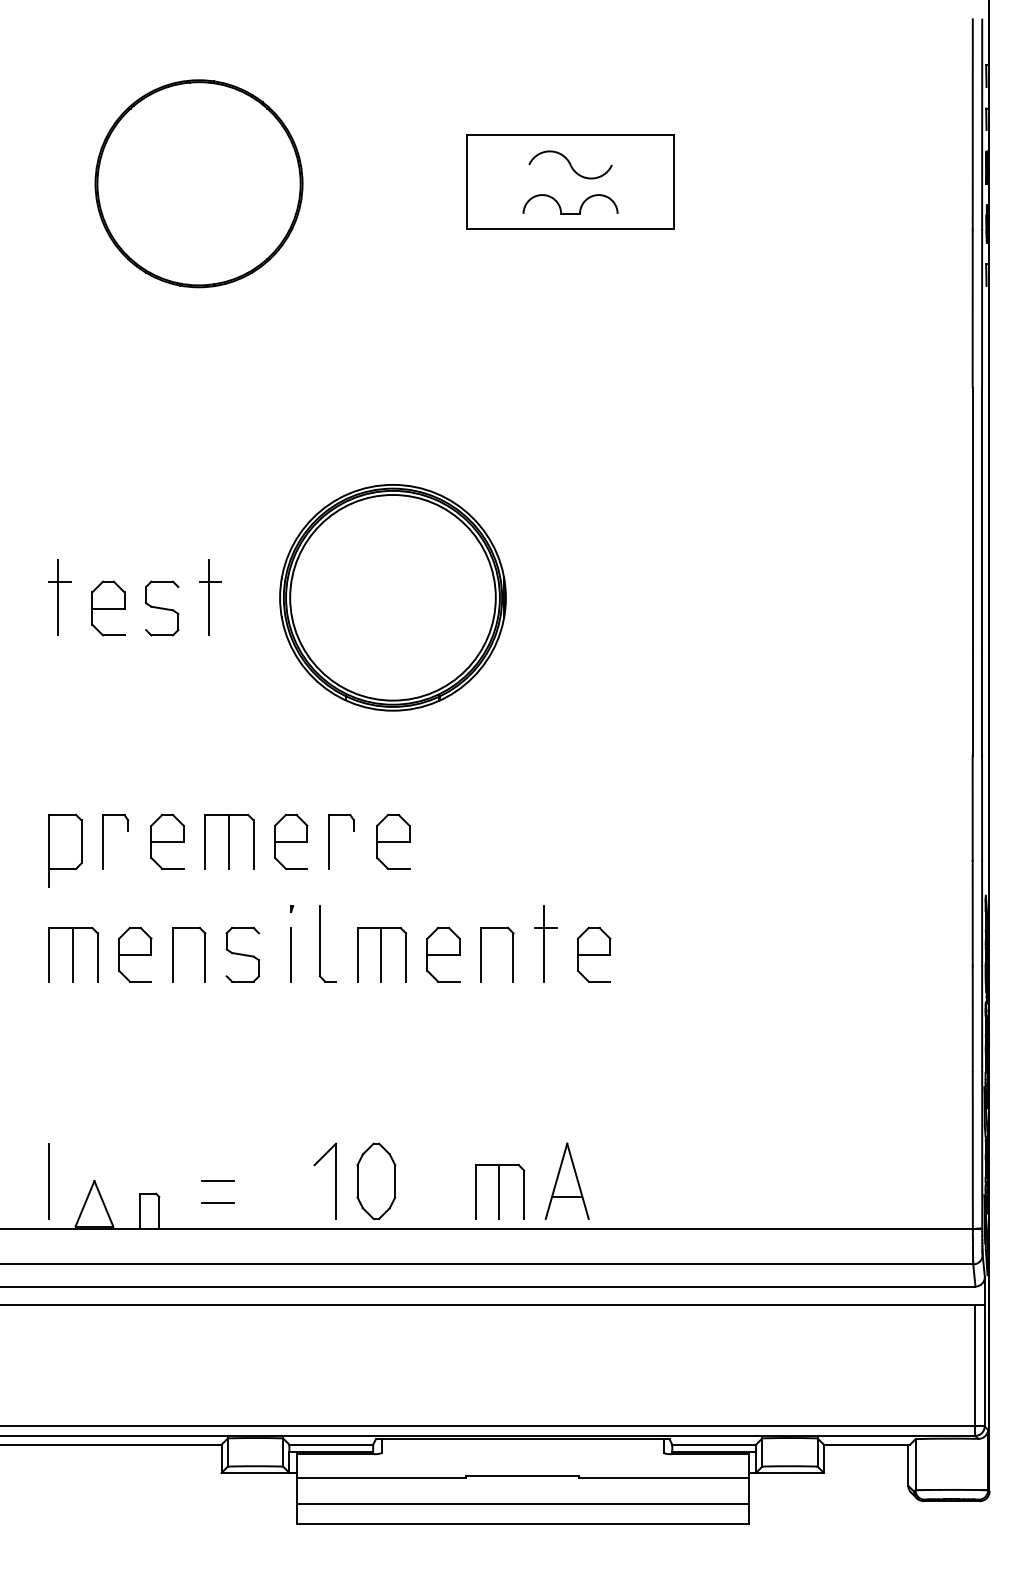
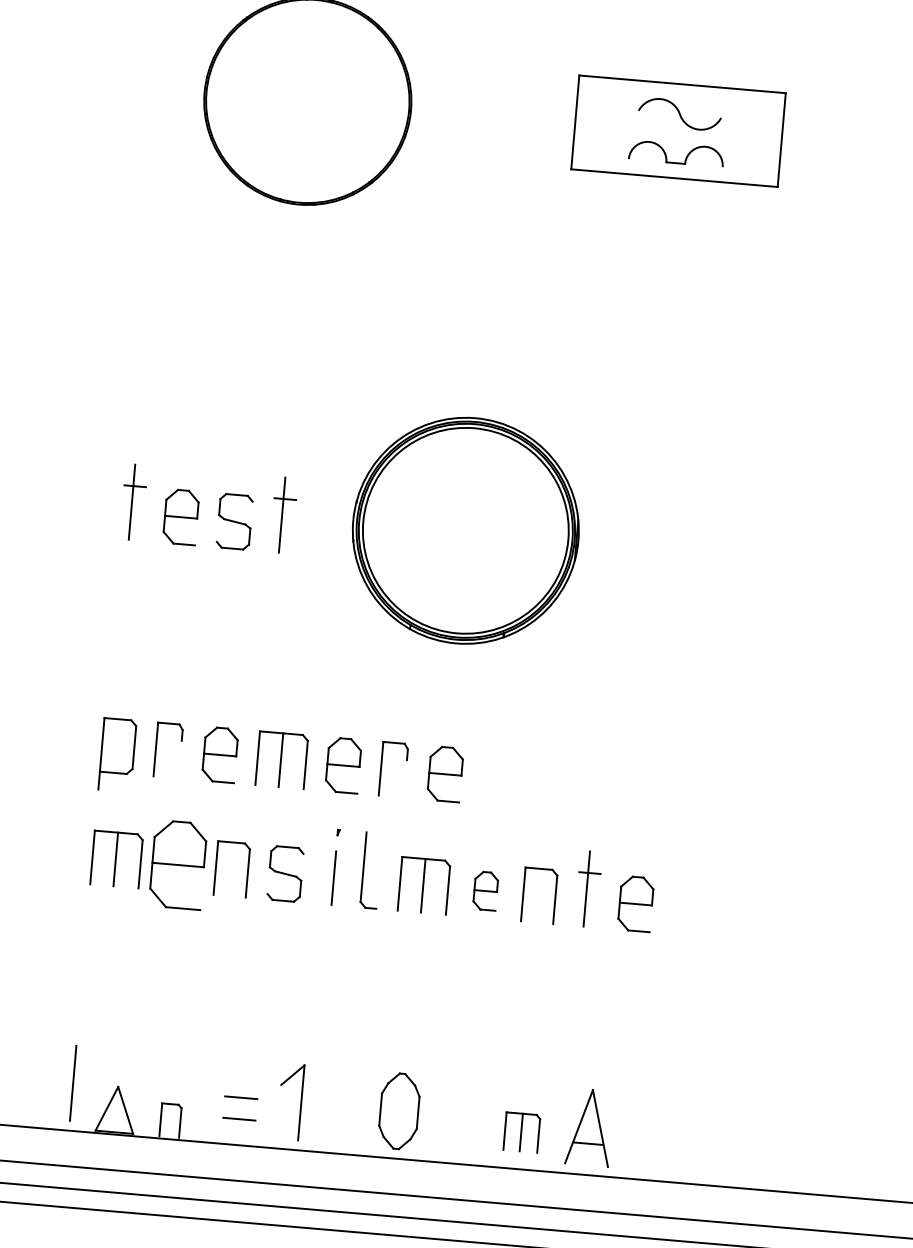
part: (135, 954) -> (178, 864), size x1.6
part: (443, 954) -> (485, 890), size x0.7
part: (335, 1180) -> (300, 1102), moved
part: (500, 1191) -> (522, 1132), size x0.7

